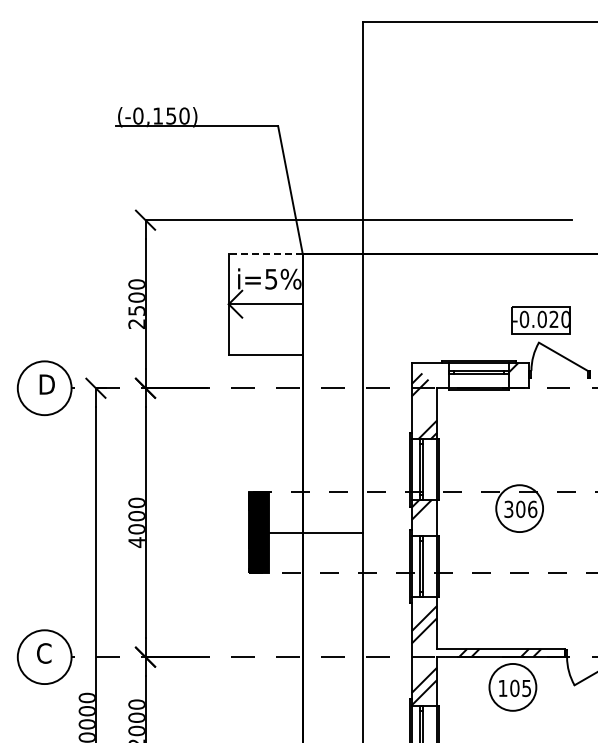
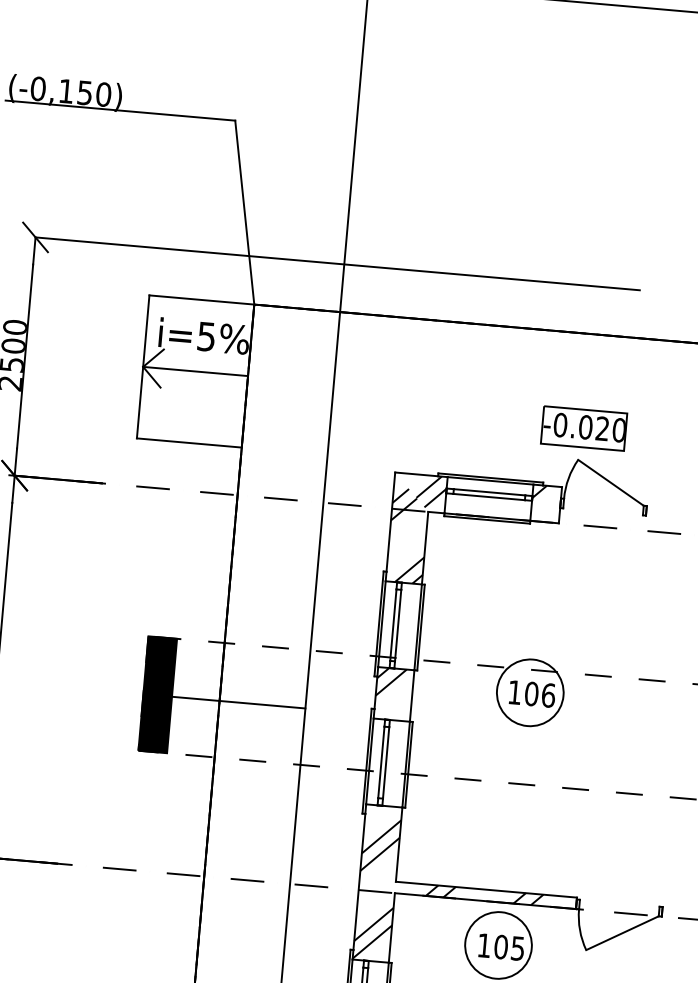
line: (265, 253) -> (201, 299), dashed -> solid
hatch: (438, 373) -> (431, 491), added
text: (508, 509) -> (514, 692), 306 -> 106

